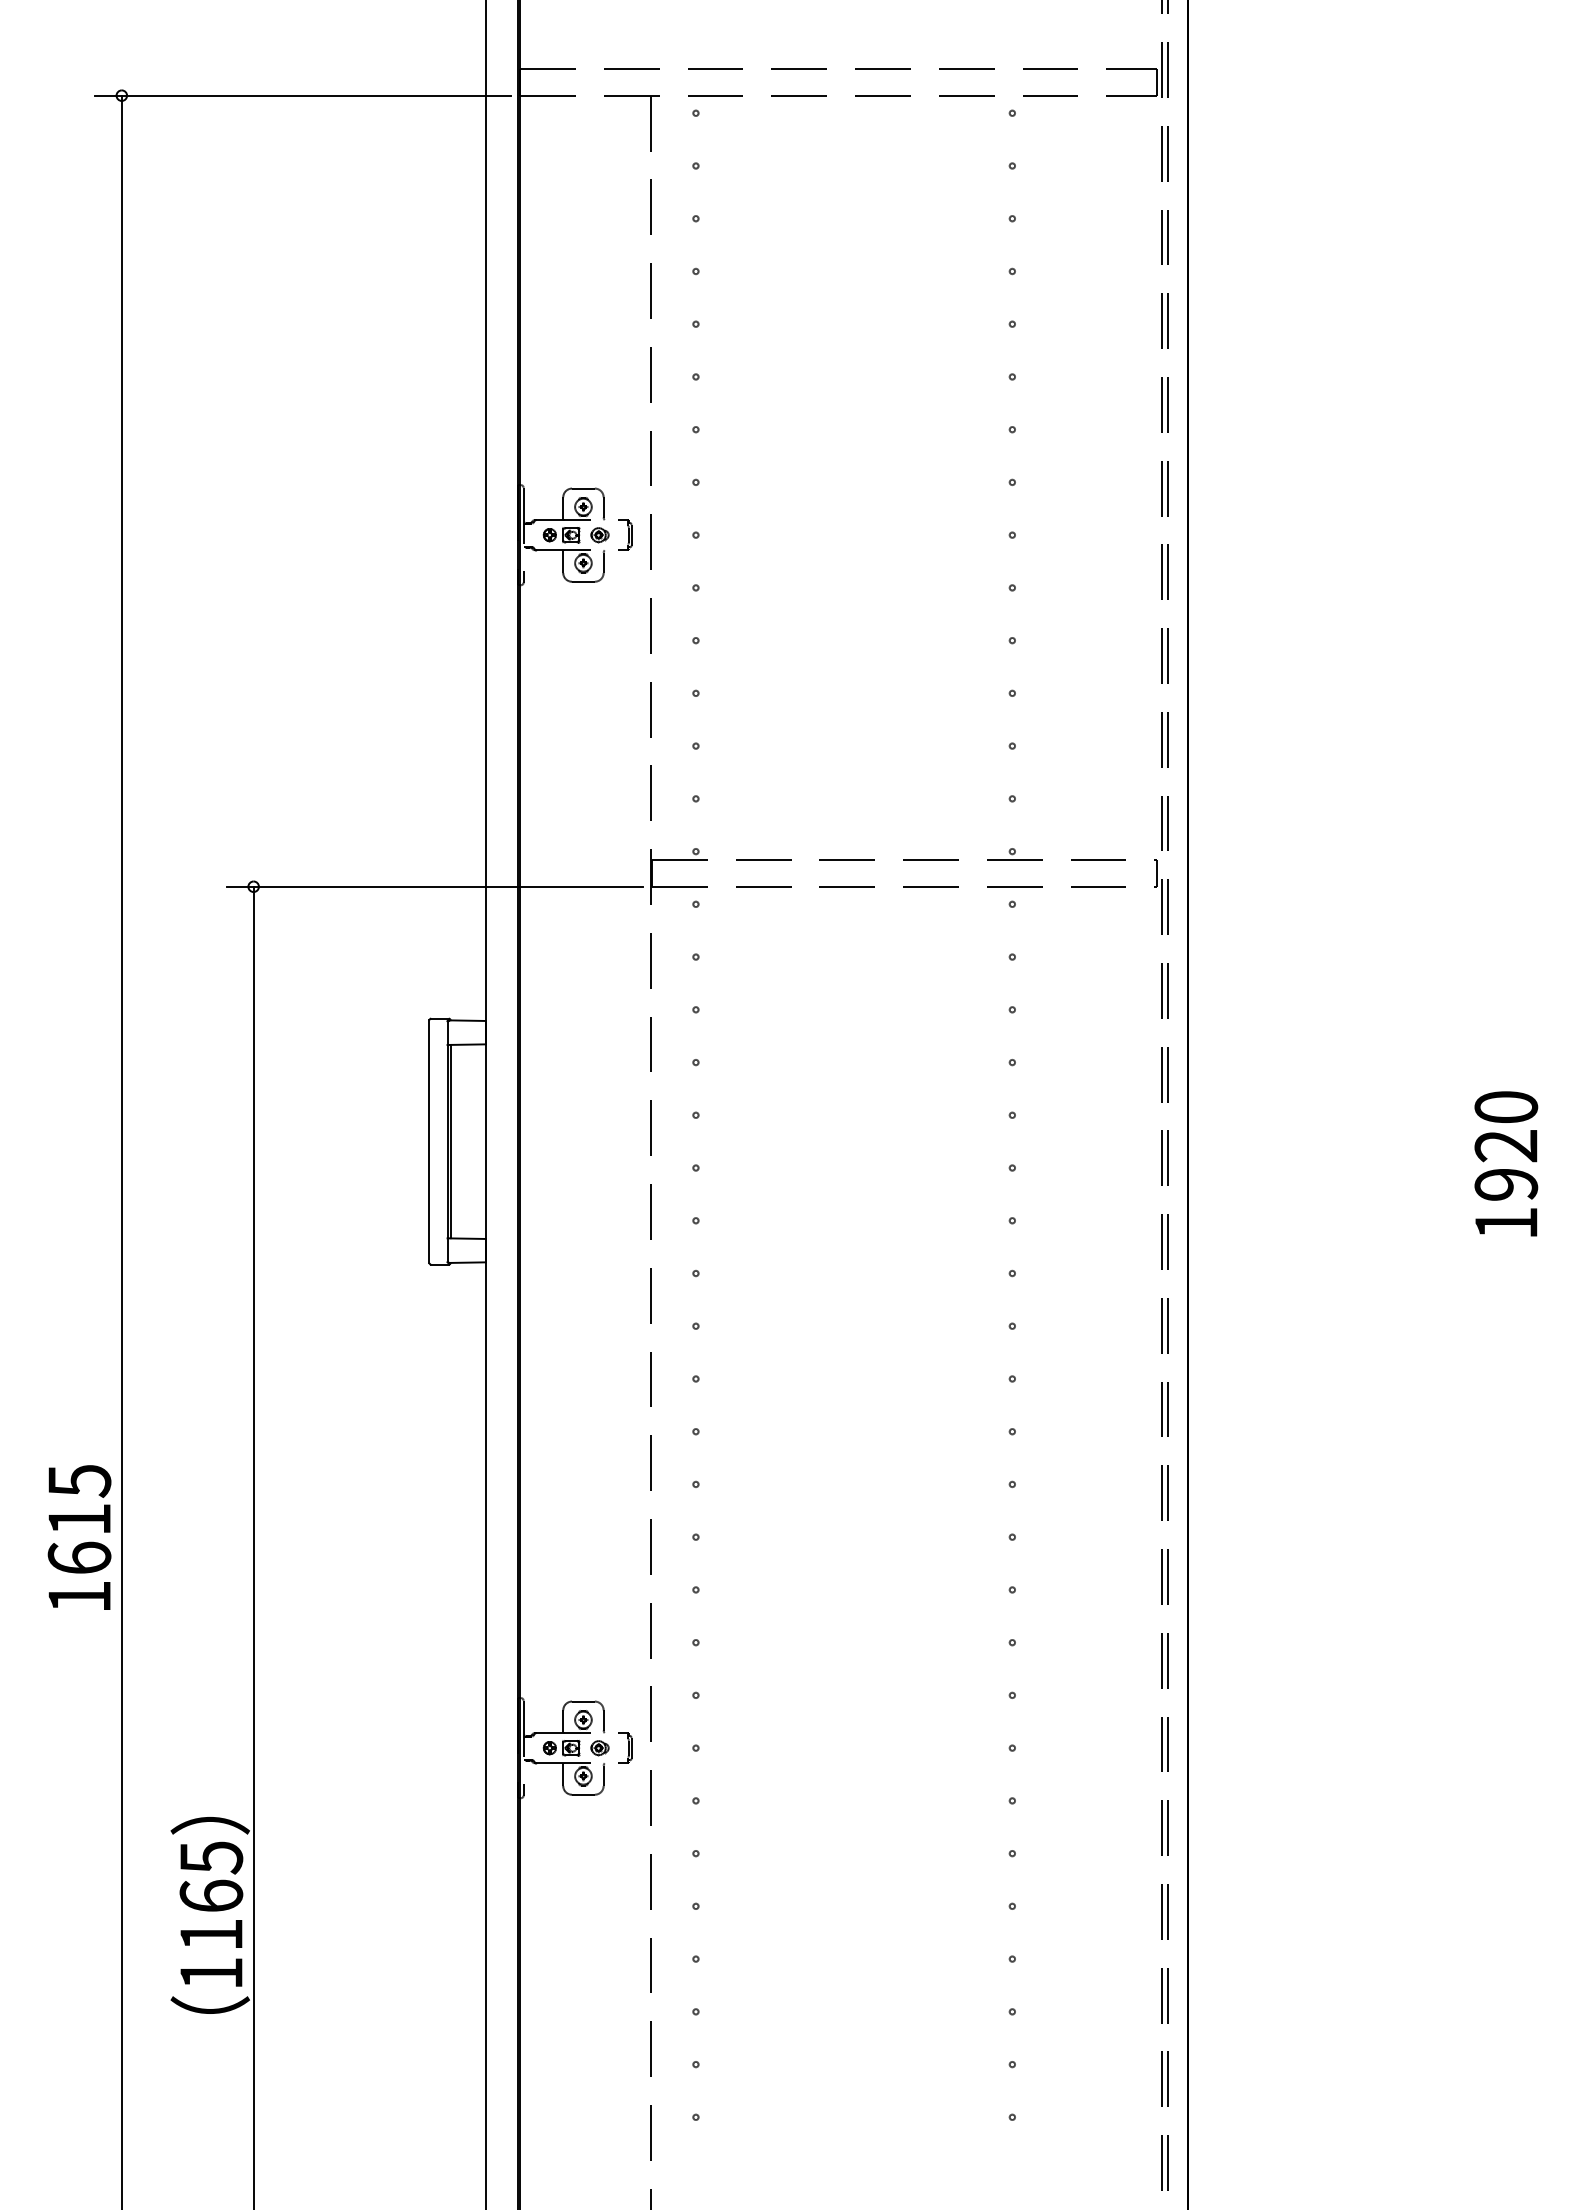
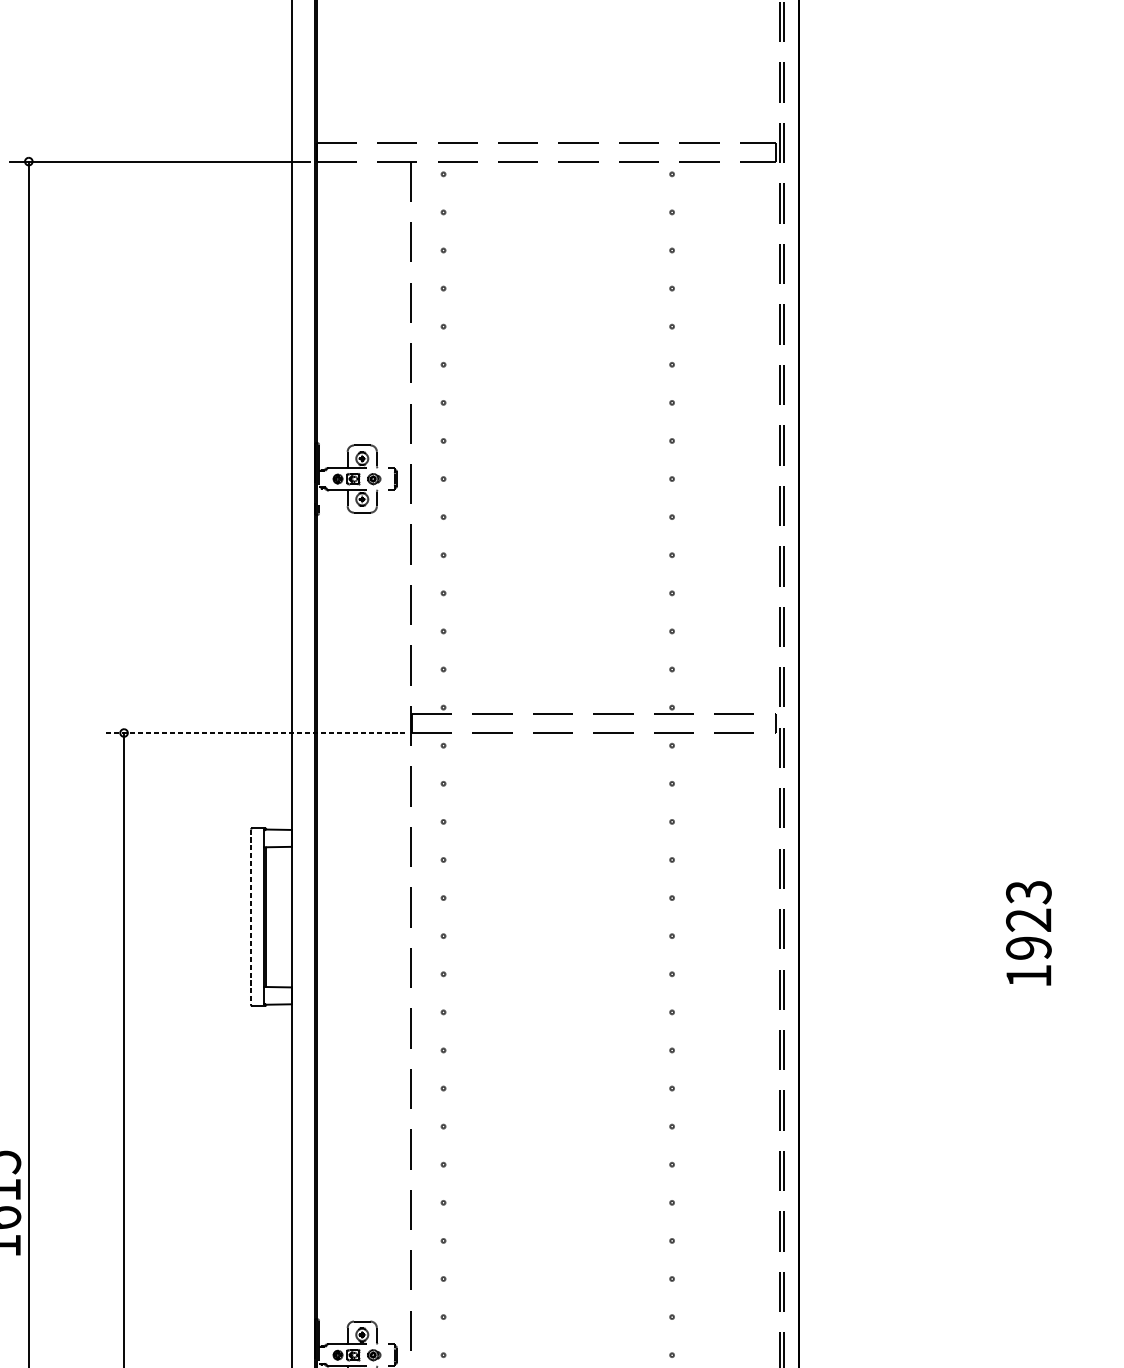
line: (435, 886) -> (255, 732), solid -> dashed
text: (1506, 1107) -> (1029, 892), 1920 -> 1923
line: (429, 1142) -> (251, 917), solid -> dashed

